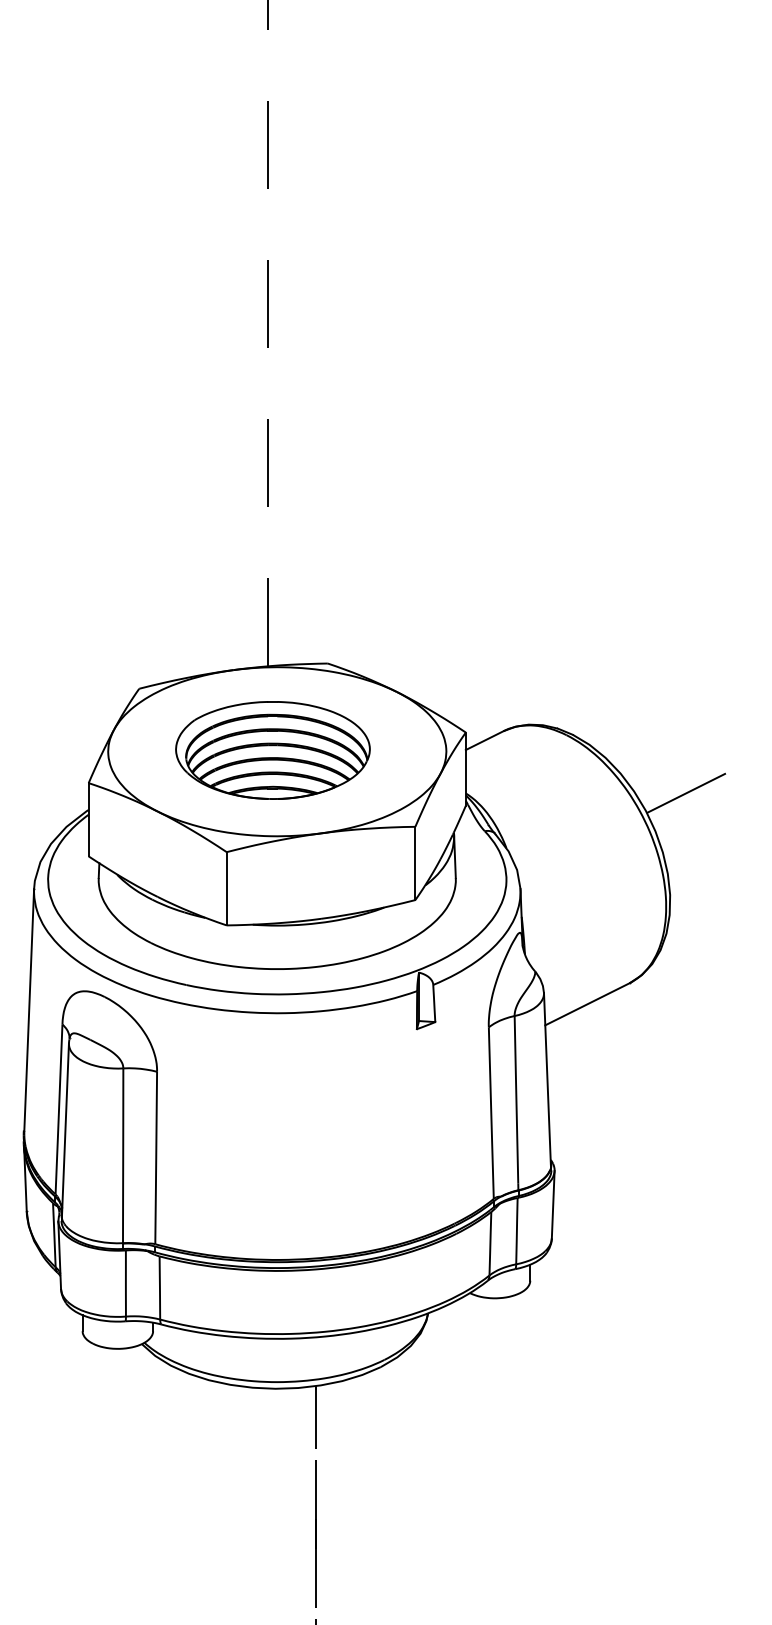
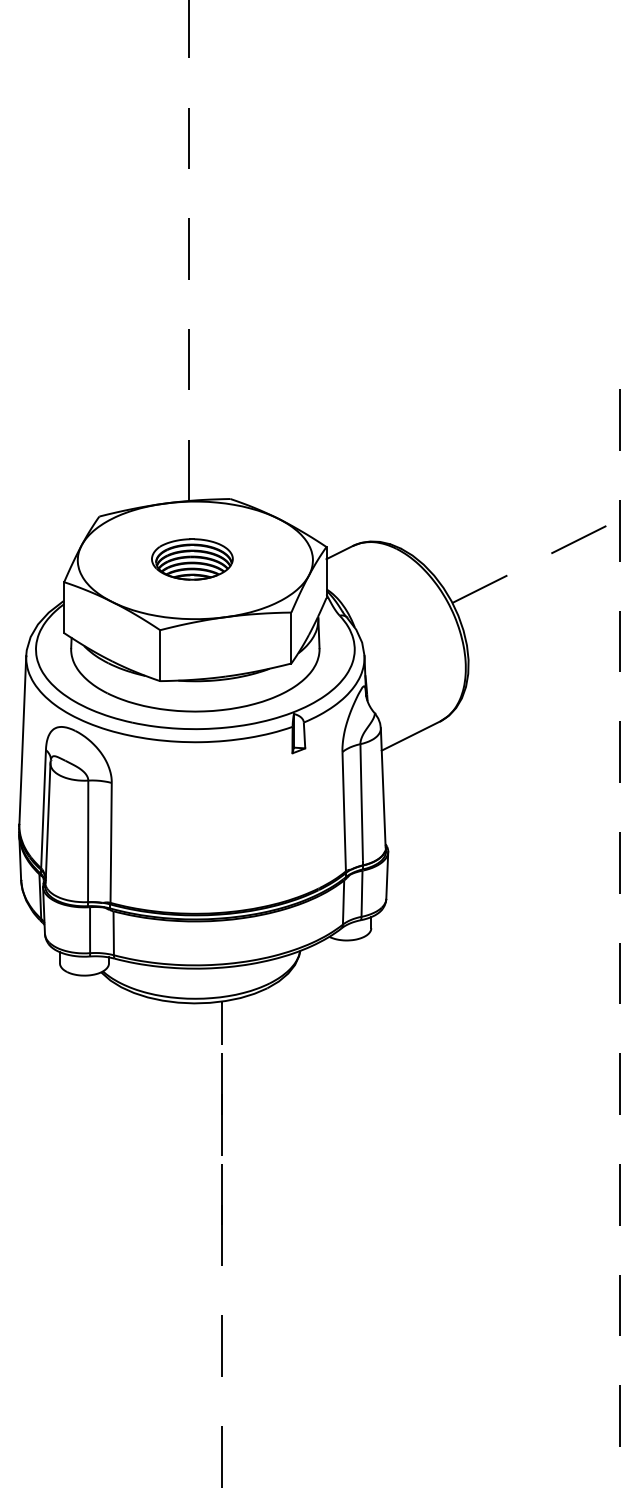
part: (273, 750) -> (192, 559), size x0.6

